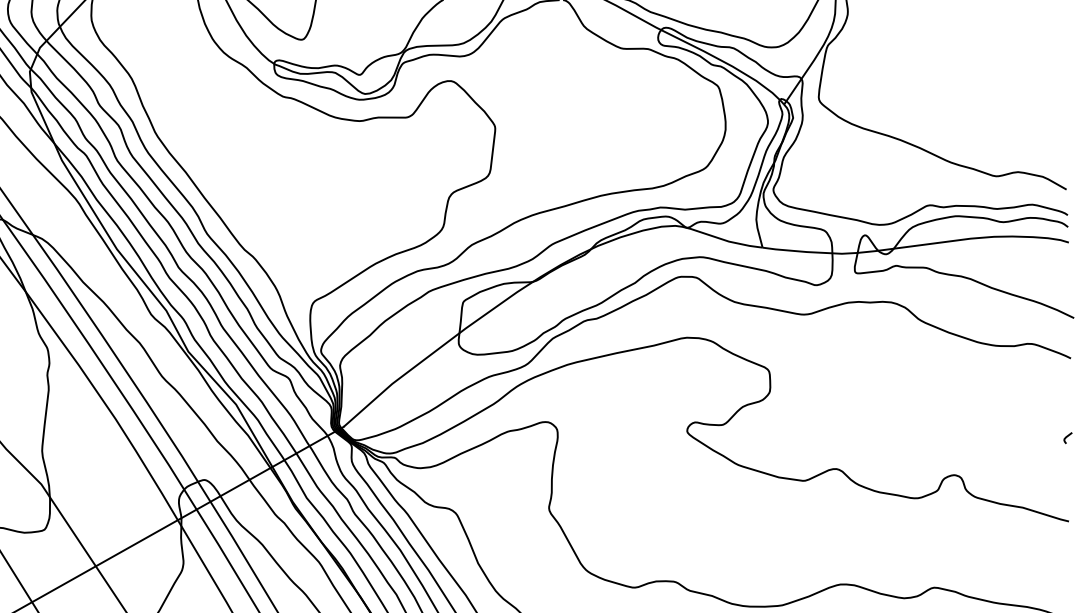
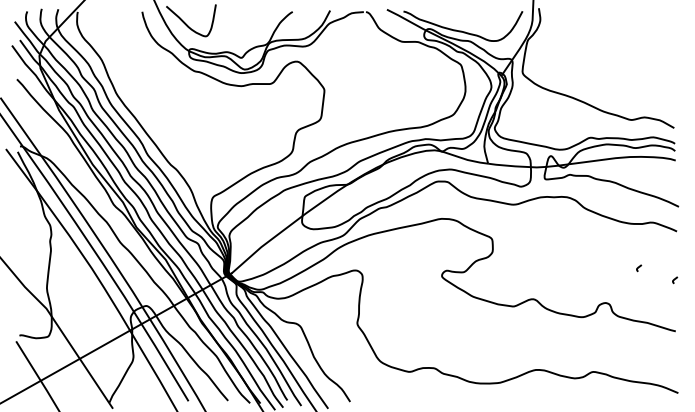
curve: (1009, 417) -> (639, 267), added

